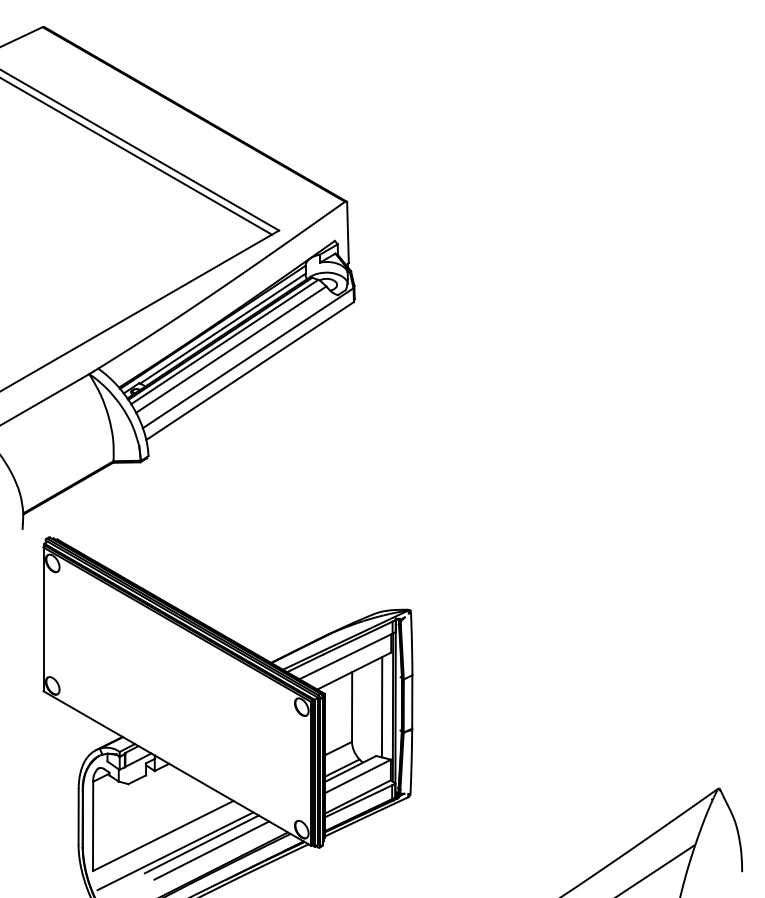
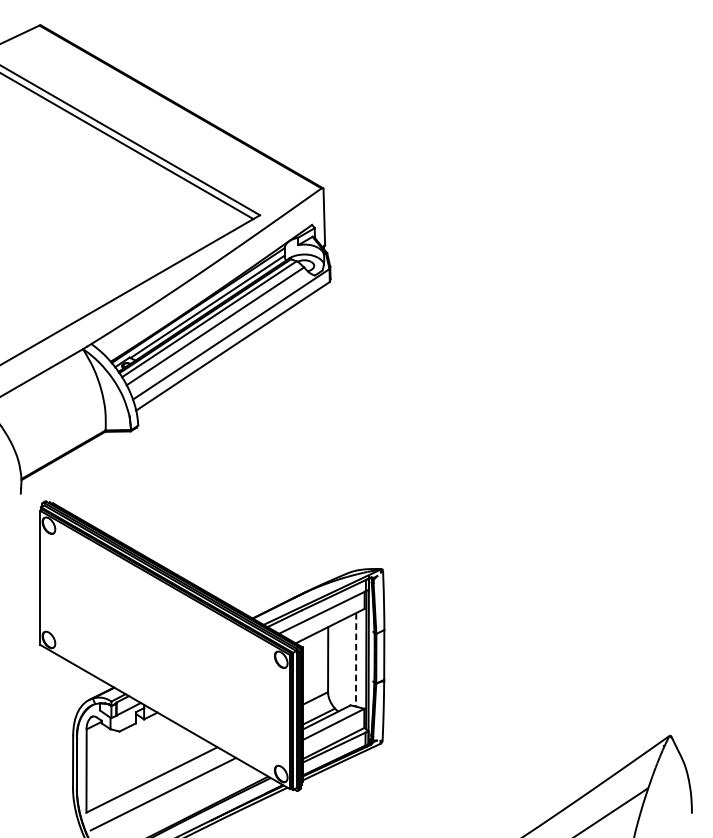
line: (382, 707) -> (356, 660), solid -> dashed
line: (201, 844) -> (187, 787), removed
line: (211, 850) -> (197, 793), removed

